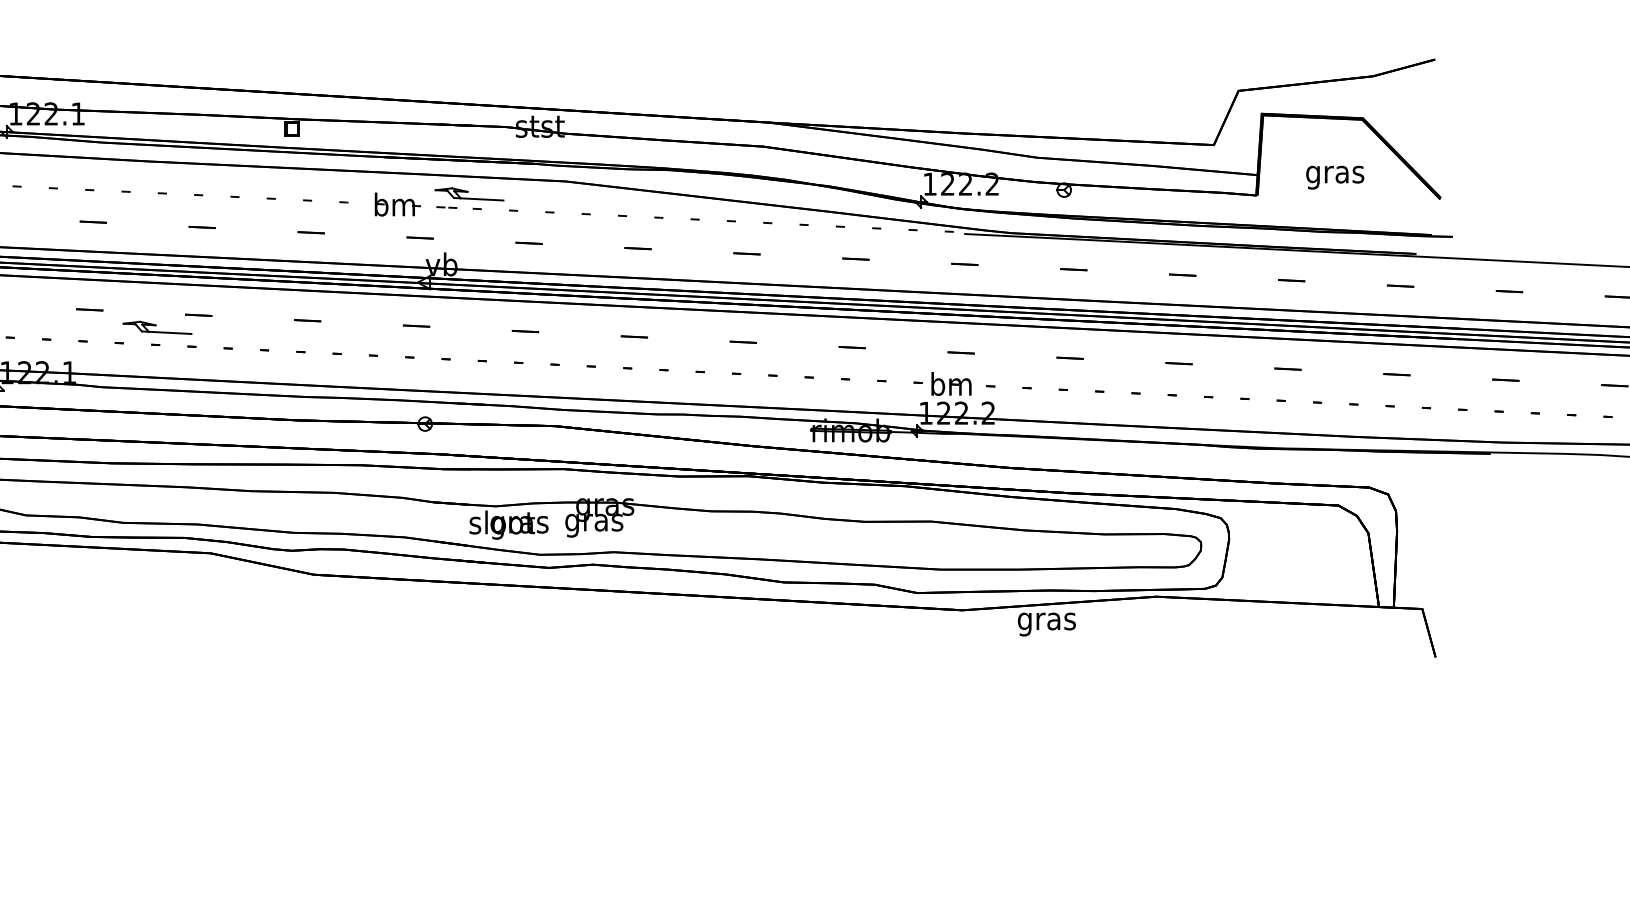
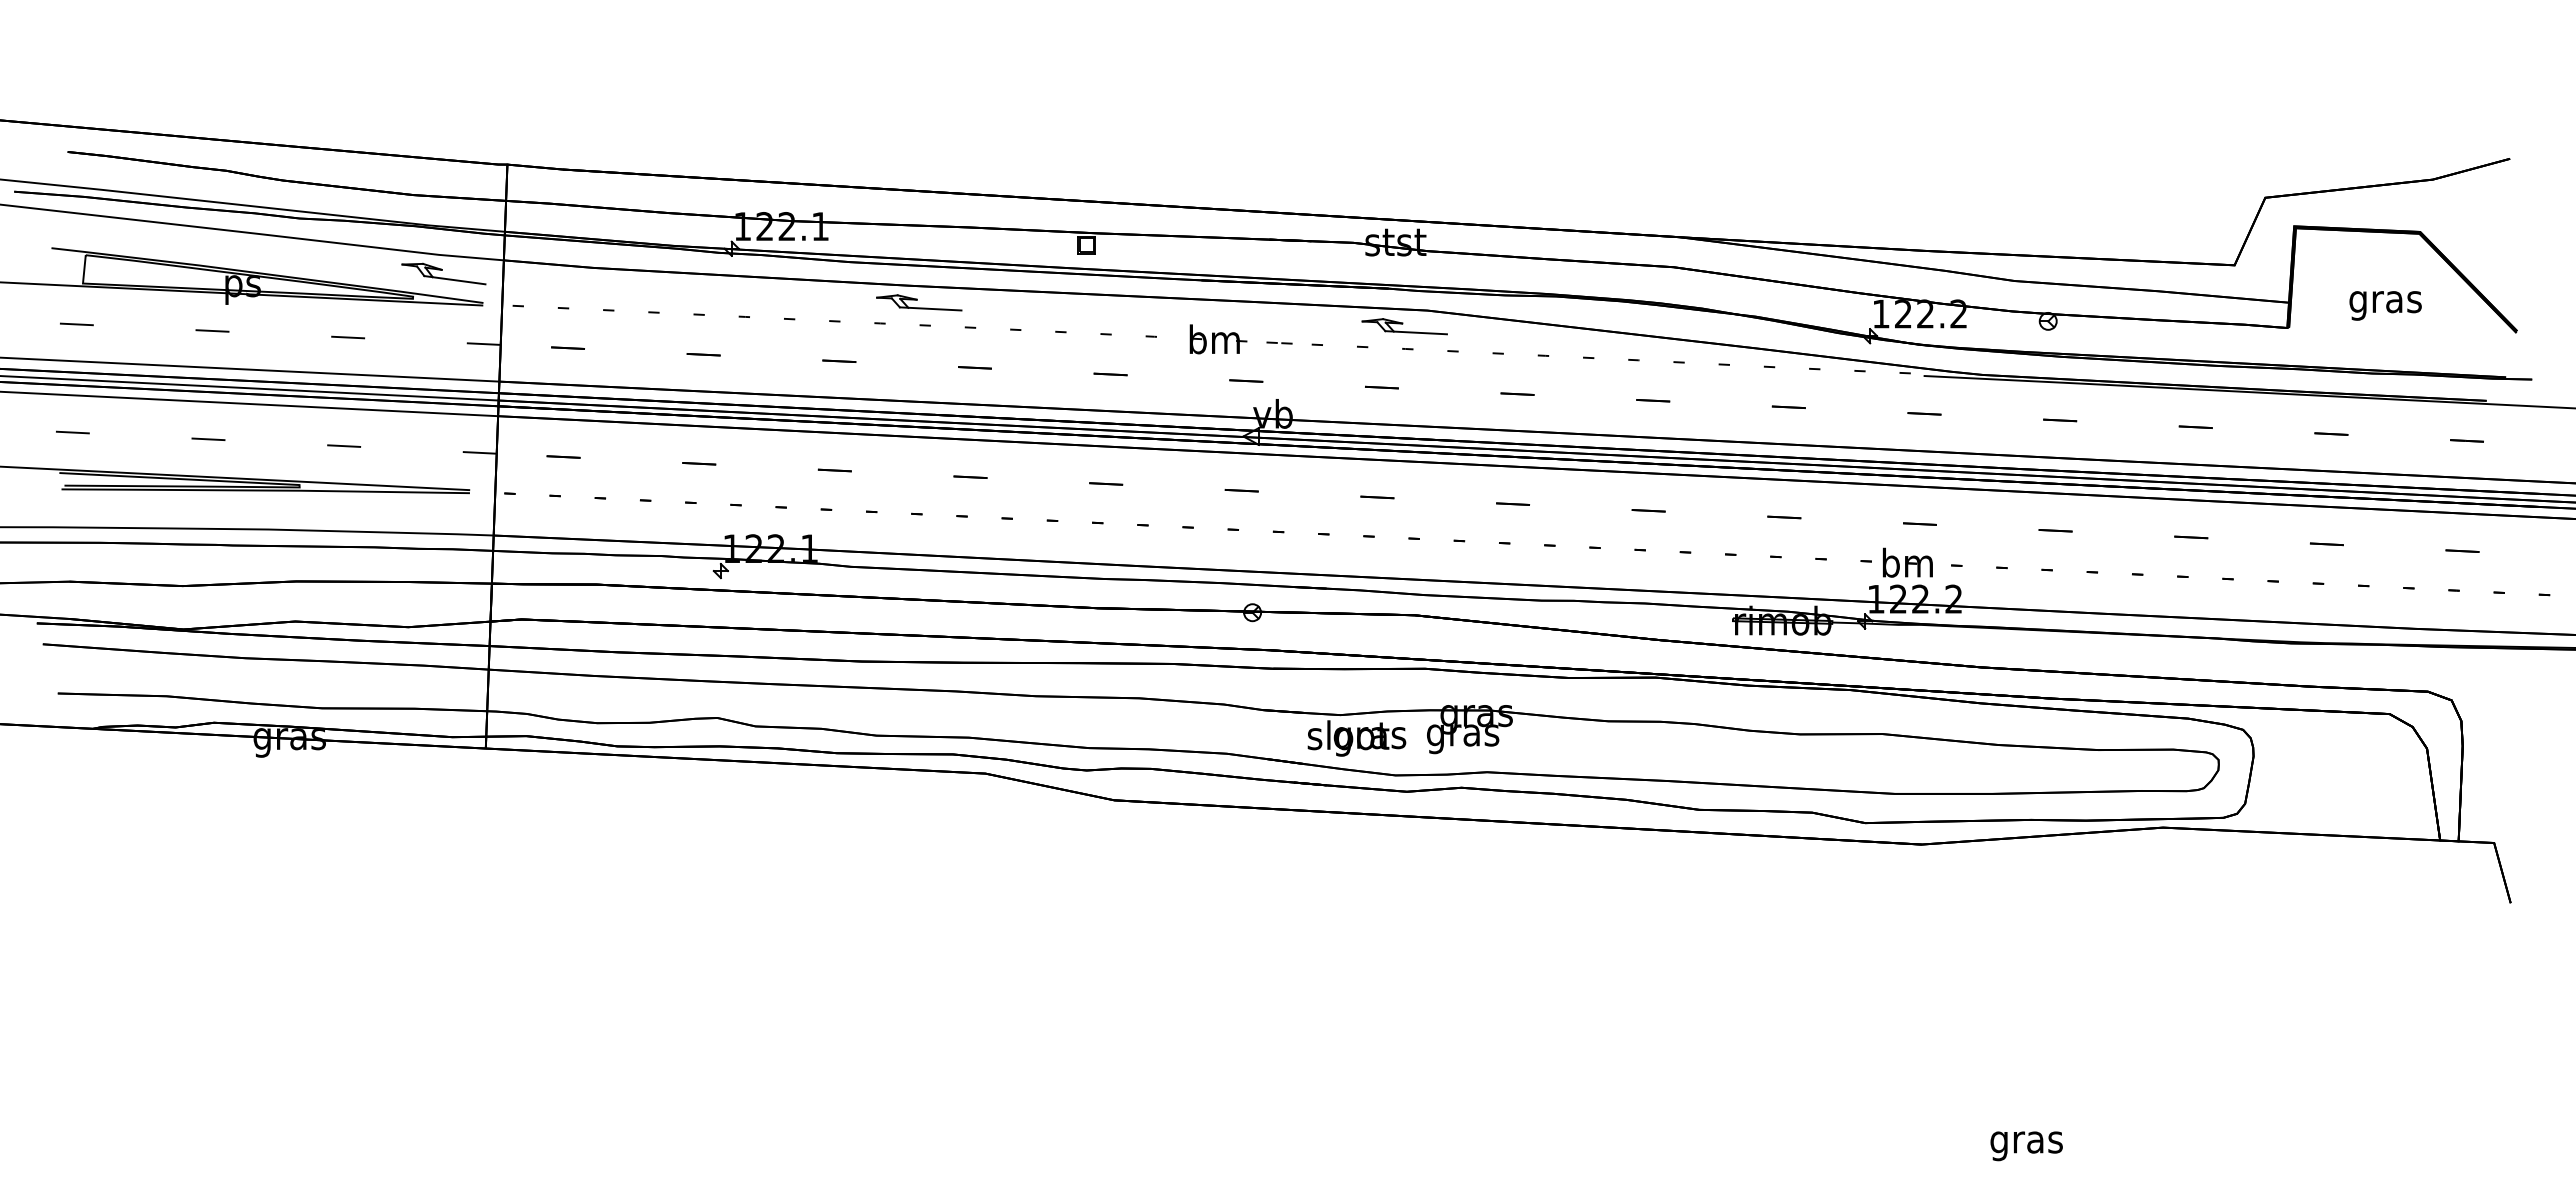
part: (469, 194) -> (1404, 326), moved
part: (157, 327) -> (919, 302), moved
text: (1046, 624) -> (2026, 1146), moved

